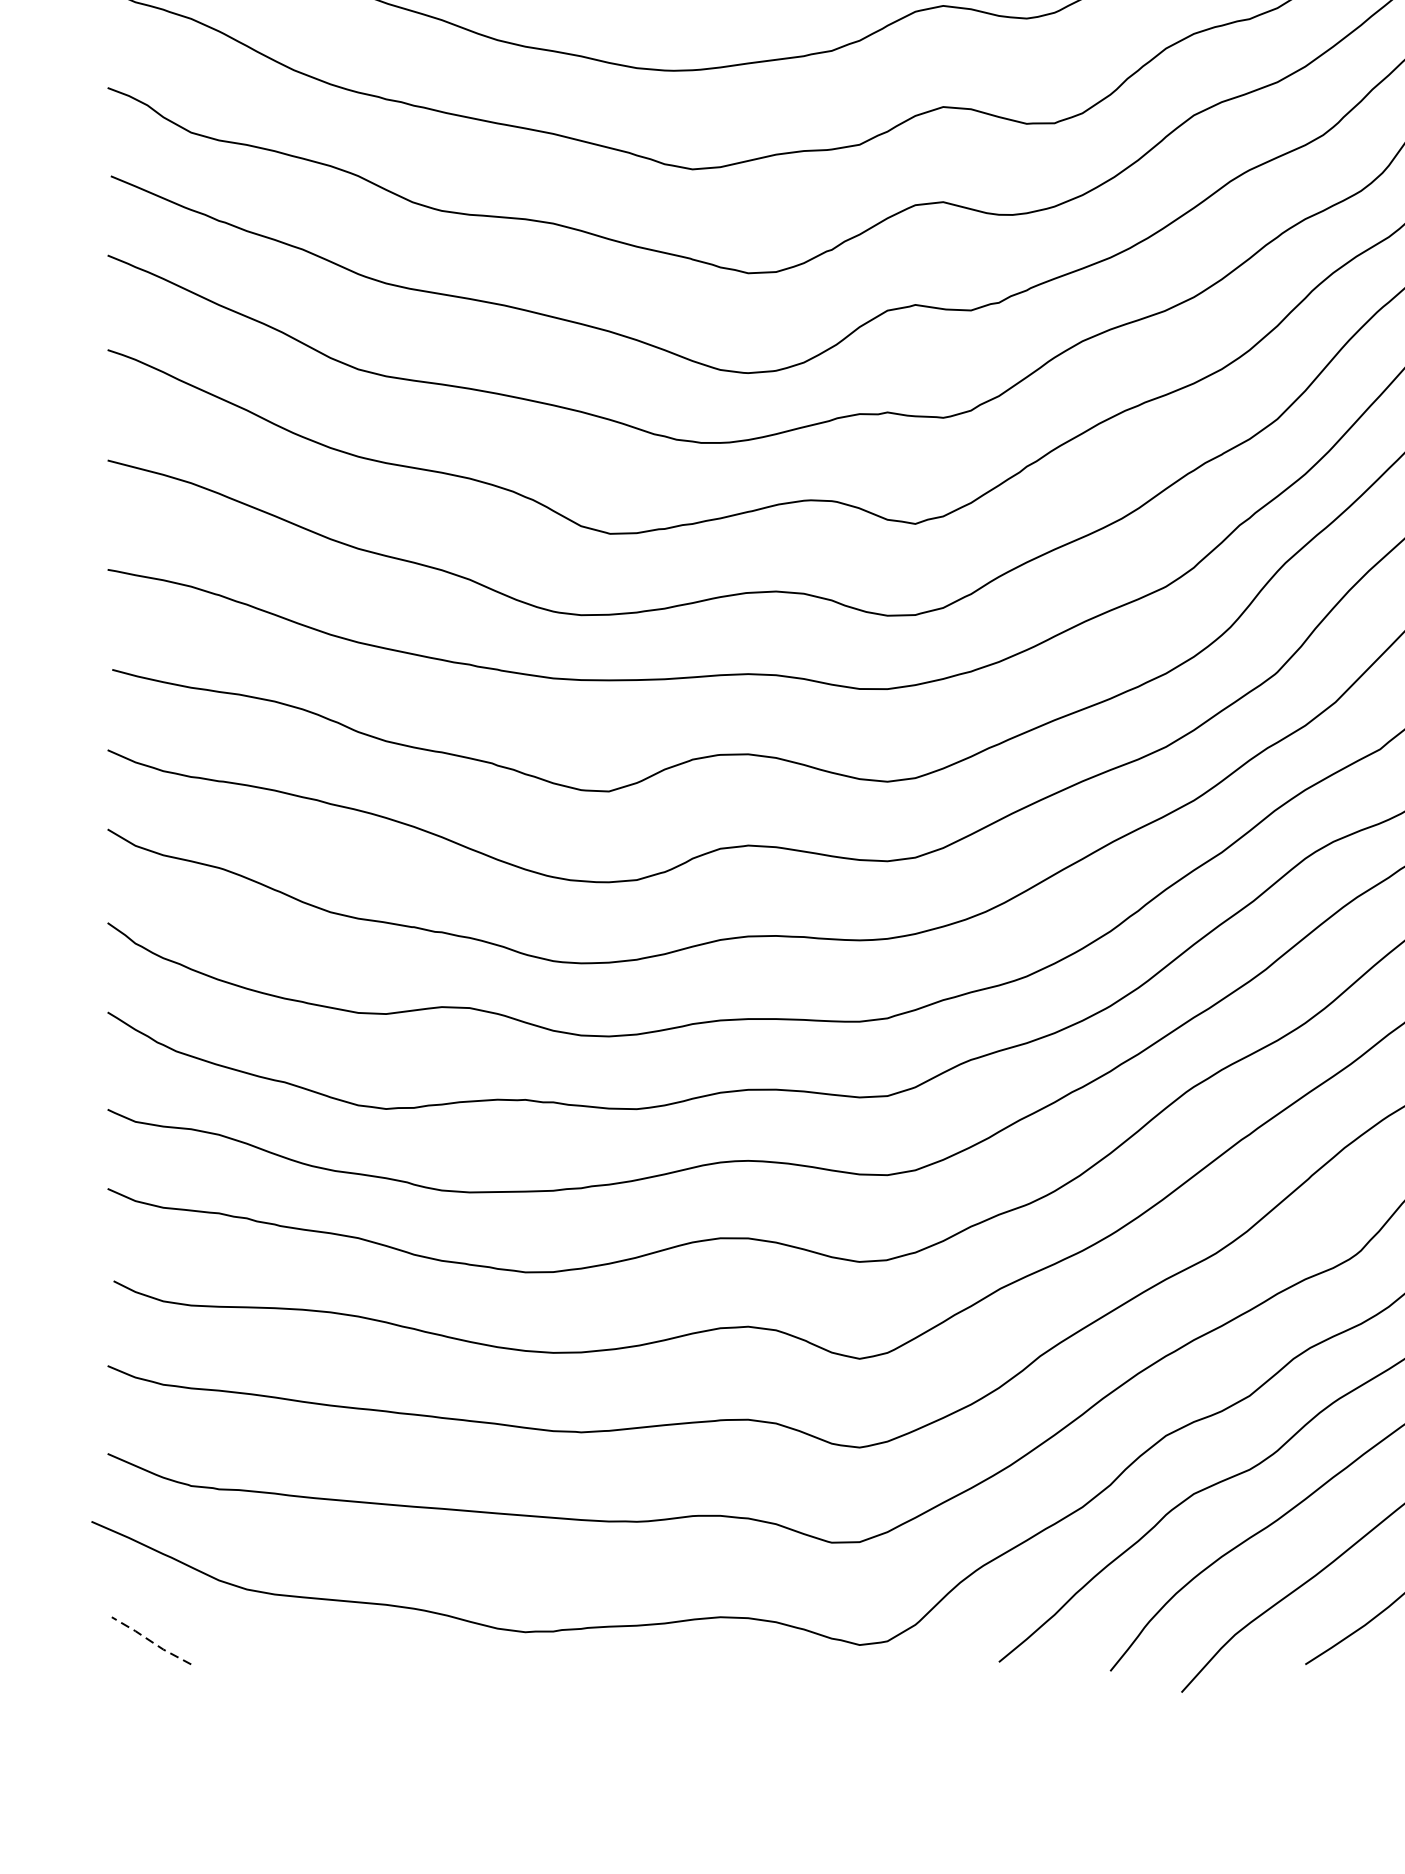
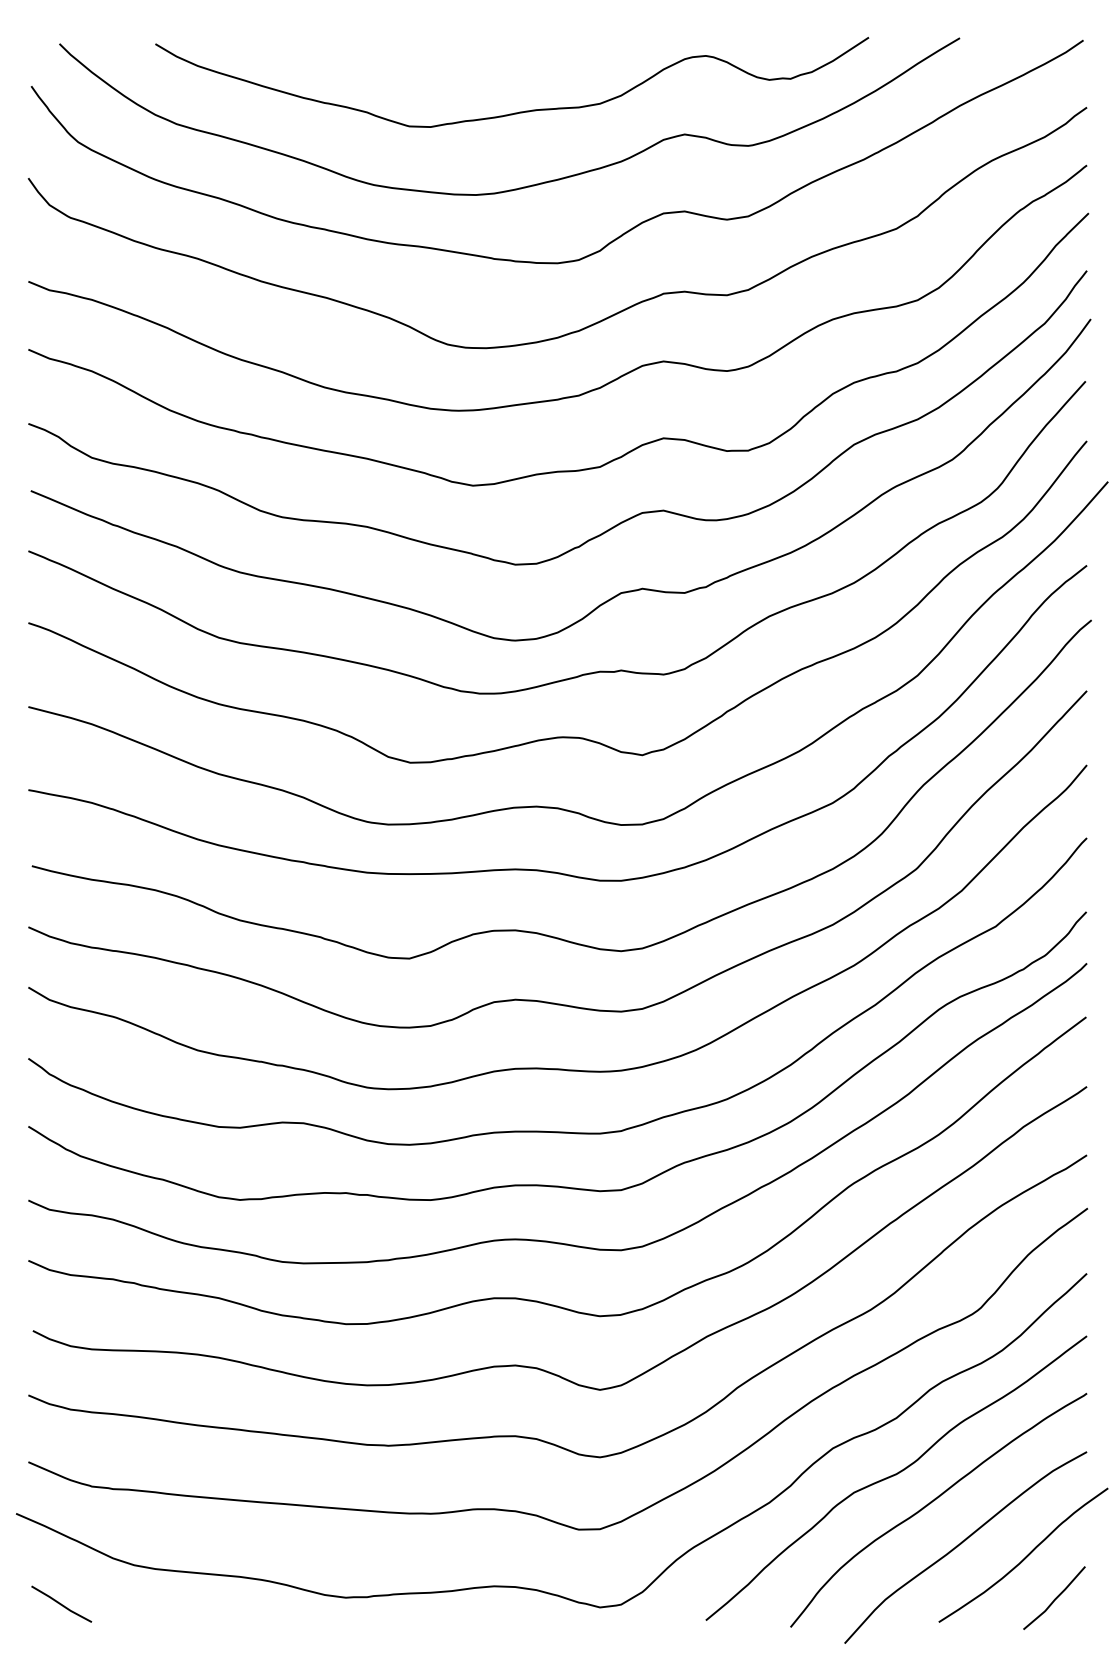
line: (151, 1641) -> (61, 1604), dashed -> solid

